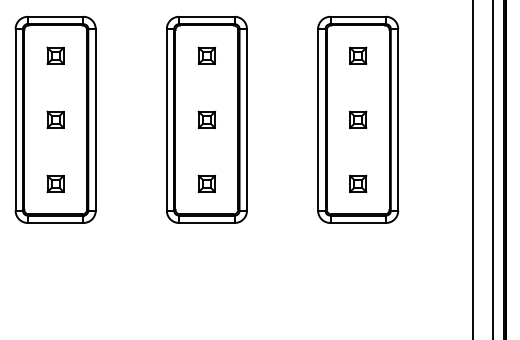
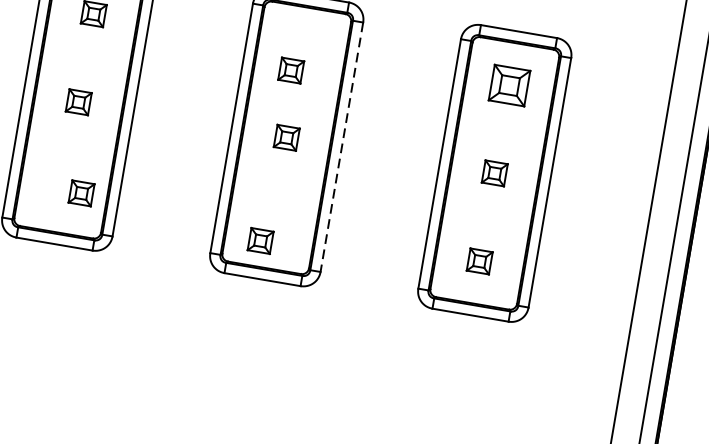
part: (206, 55) -> (290, 69), moved
part: (358, 55) -> (510, 84), size x1.6
line: (246, 119) -> (341, 146), solid -> dashed
part: (55, 183) -> (81, 192), moved
part: (206, 183) -> (260, 240), moved

